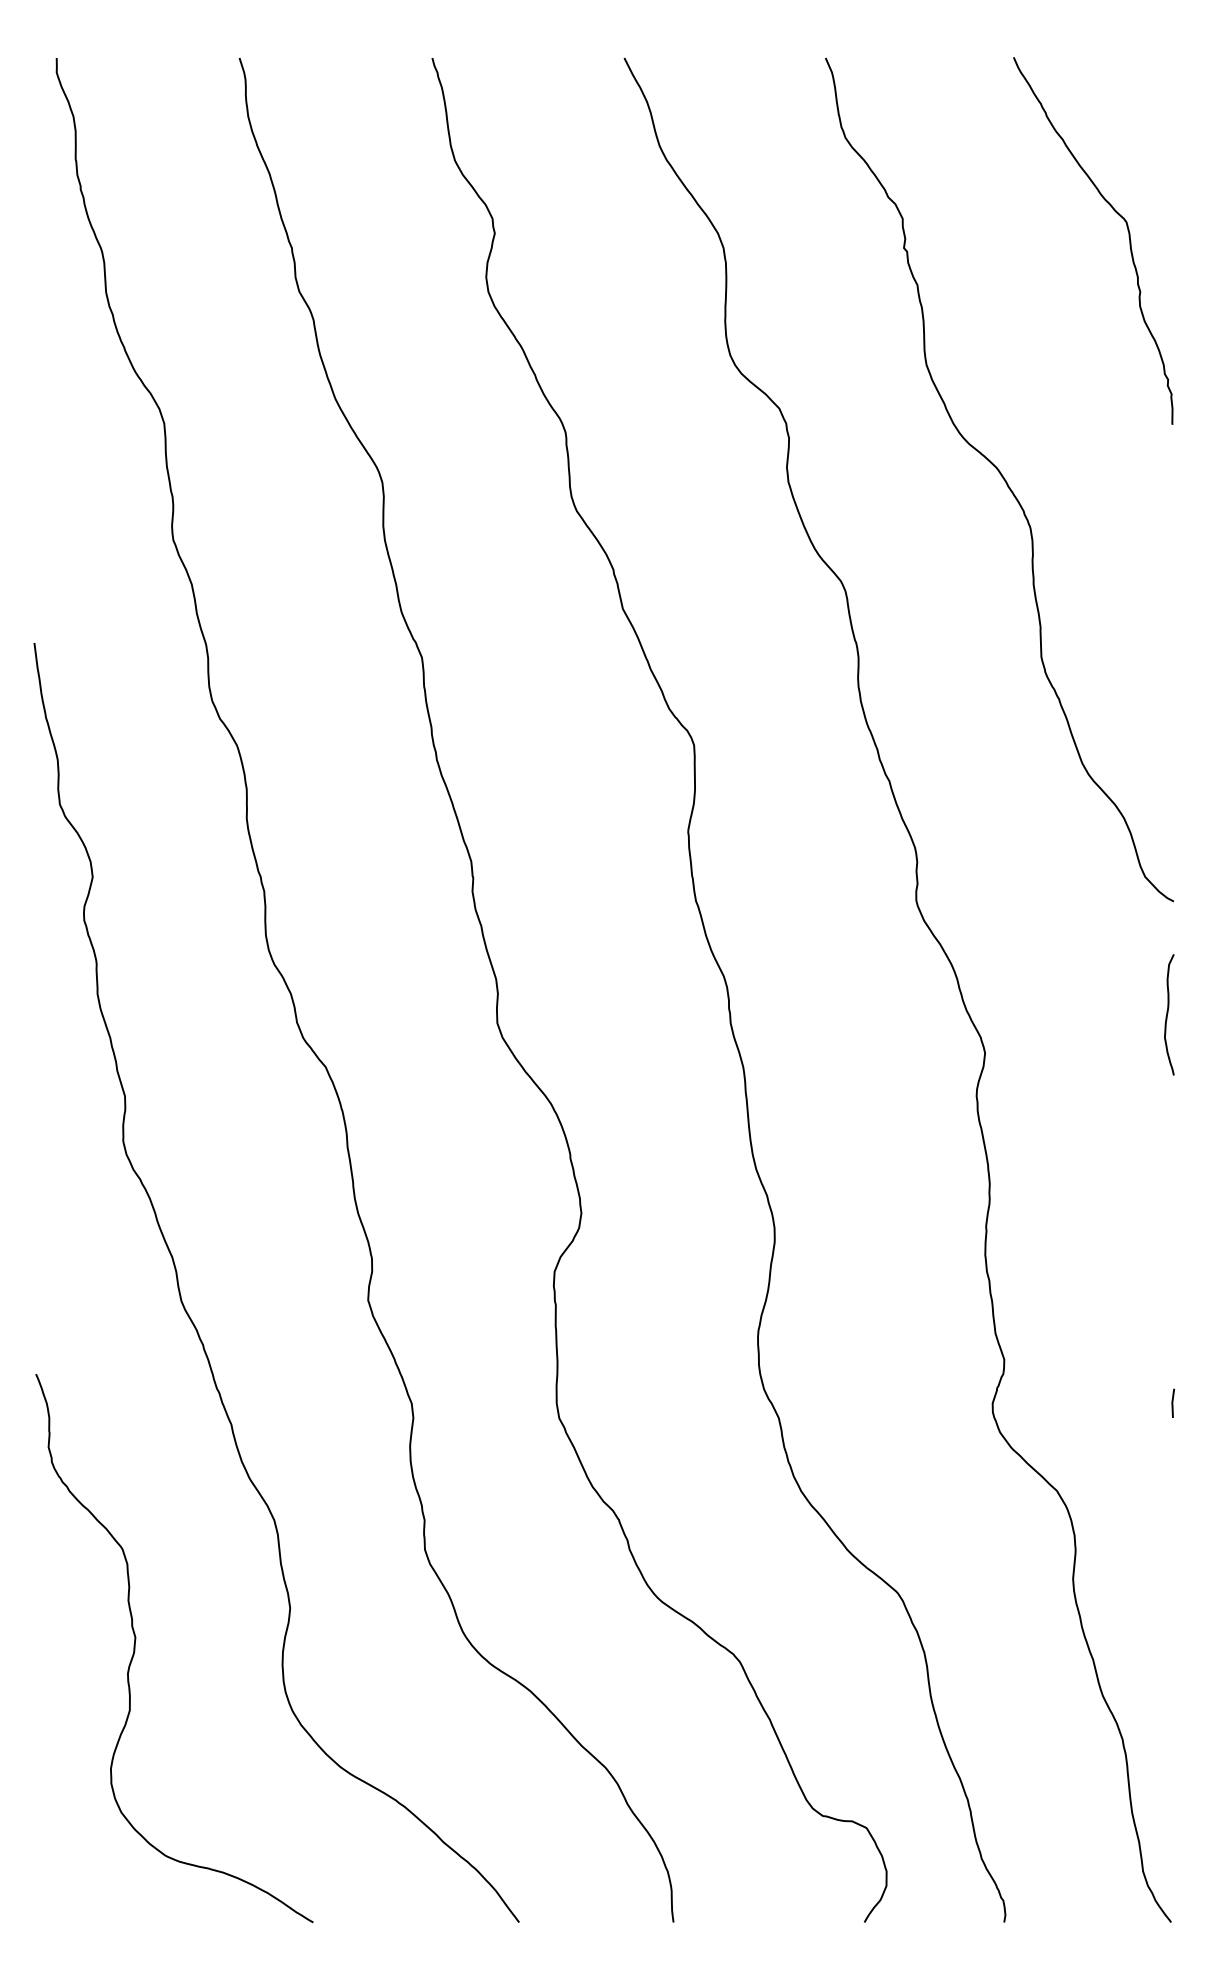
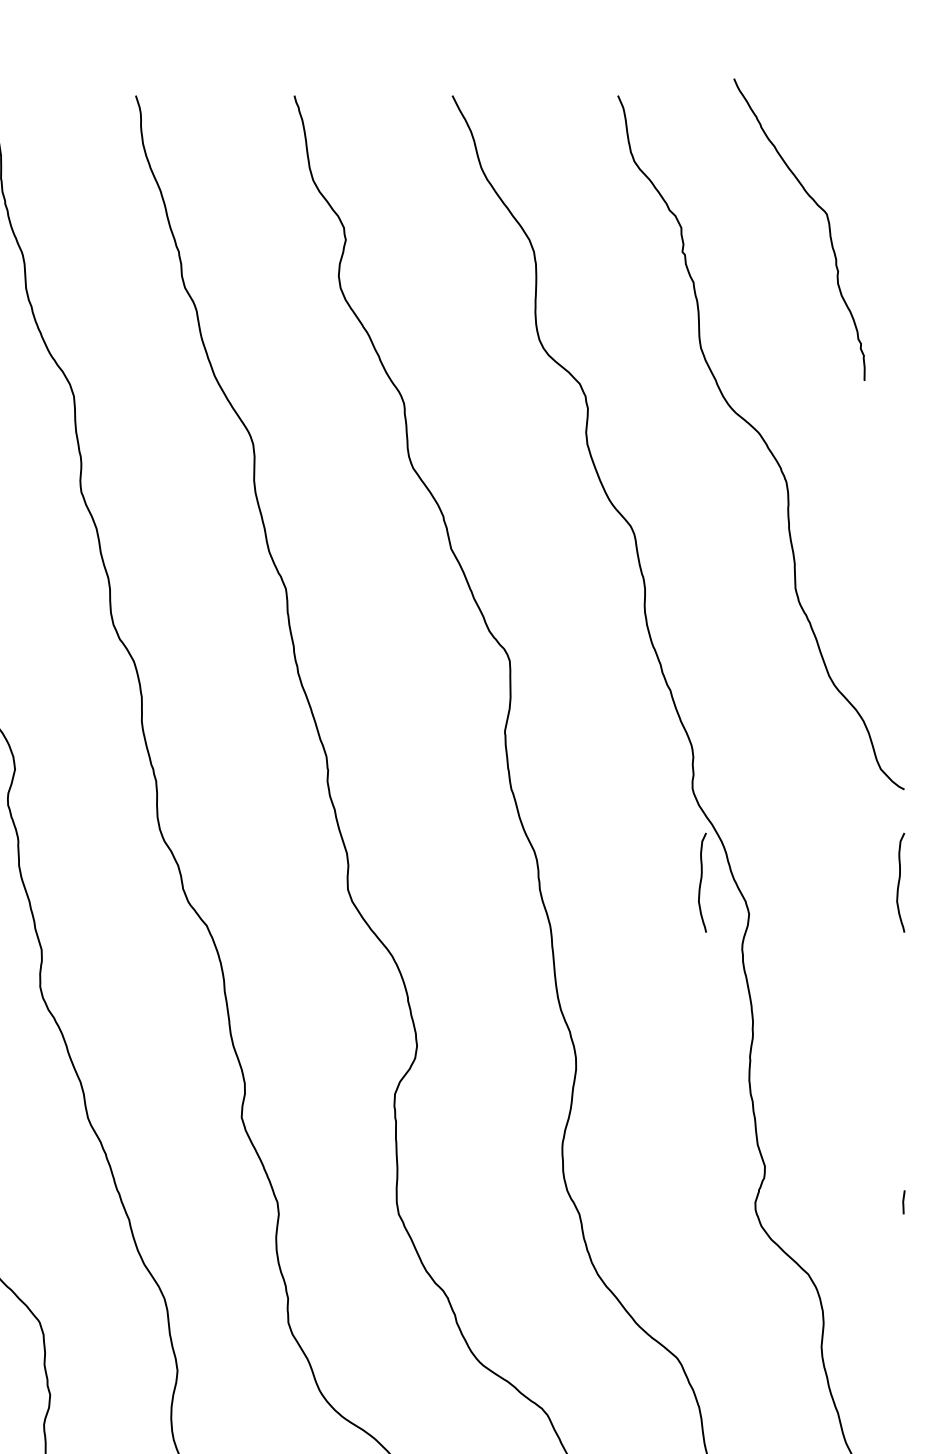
curve: (1128, 237) -> (828, 226), moved
curve: (927, 1013) -> (701, 881), added

